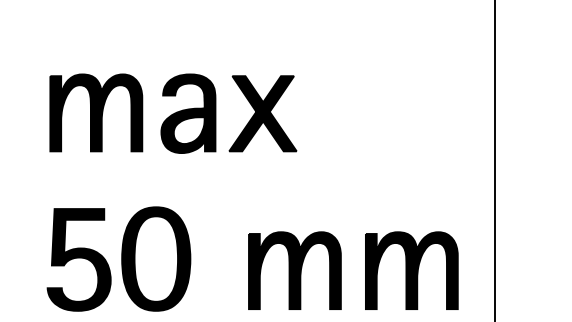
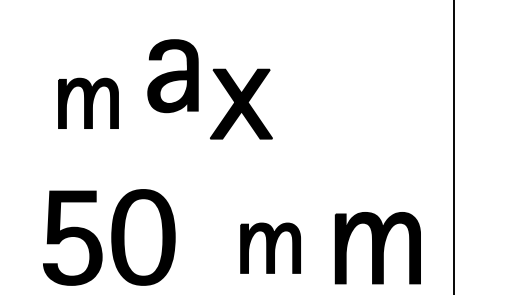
part: (96, 113) -> (88, 103), size x0.7
part: (187, 114) -> (172, 76), moved
part: (294, 271) -> (270, 248), size x0.7

